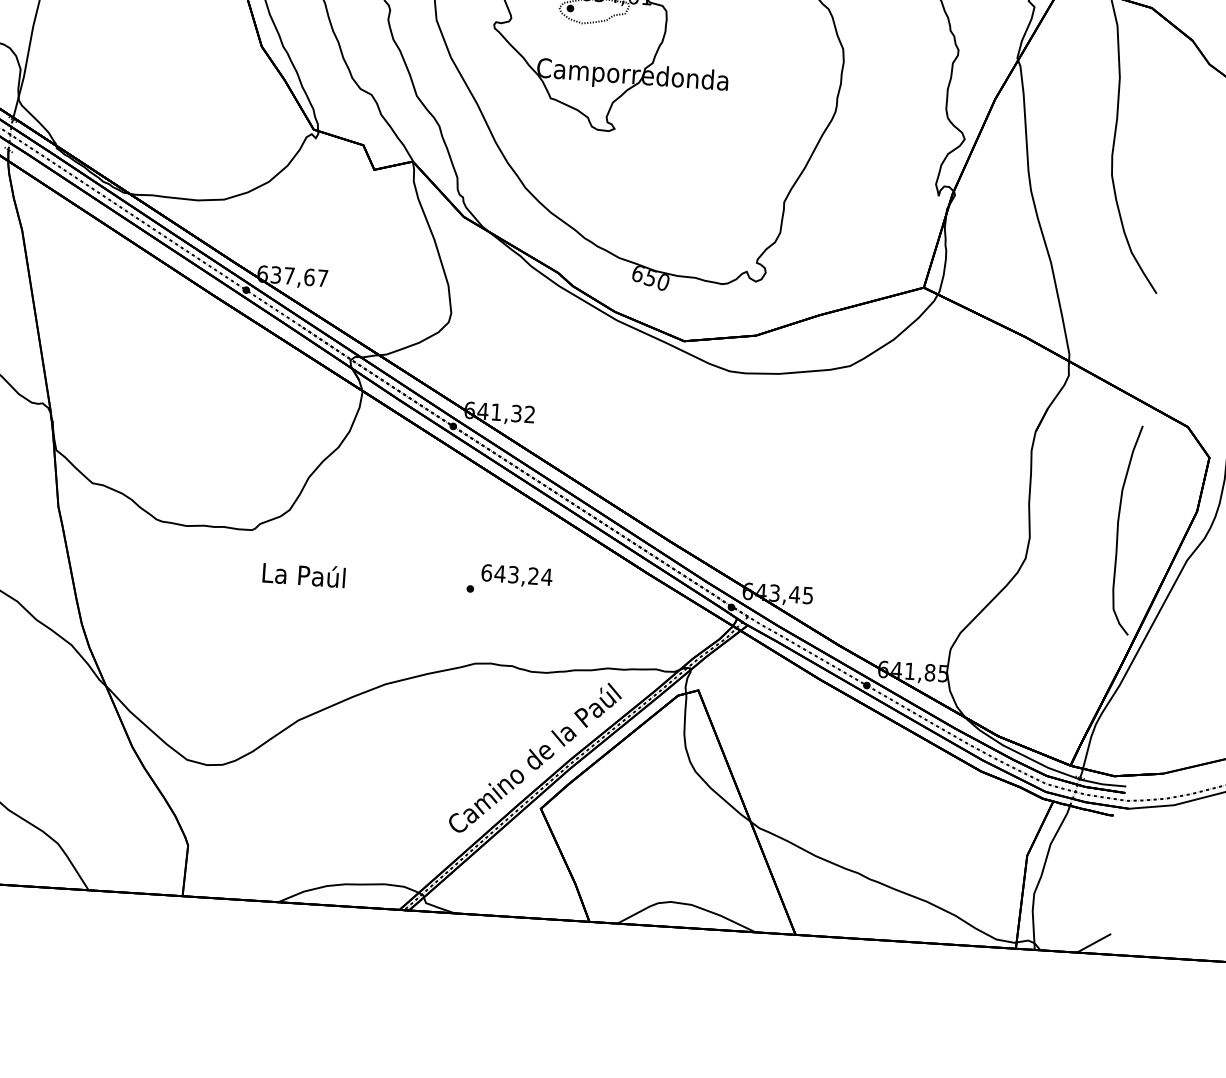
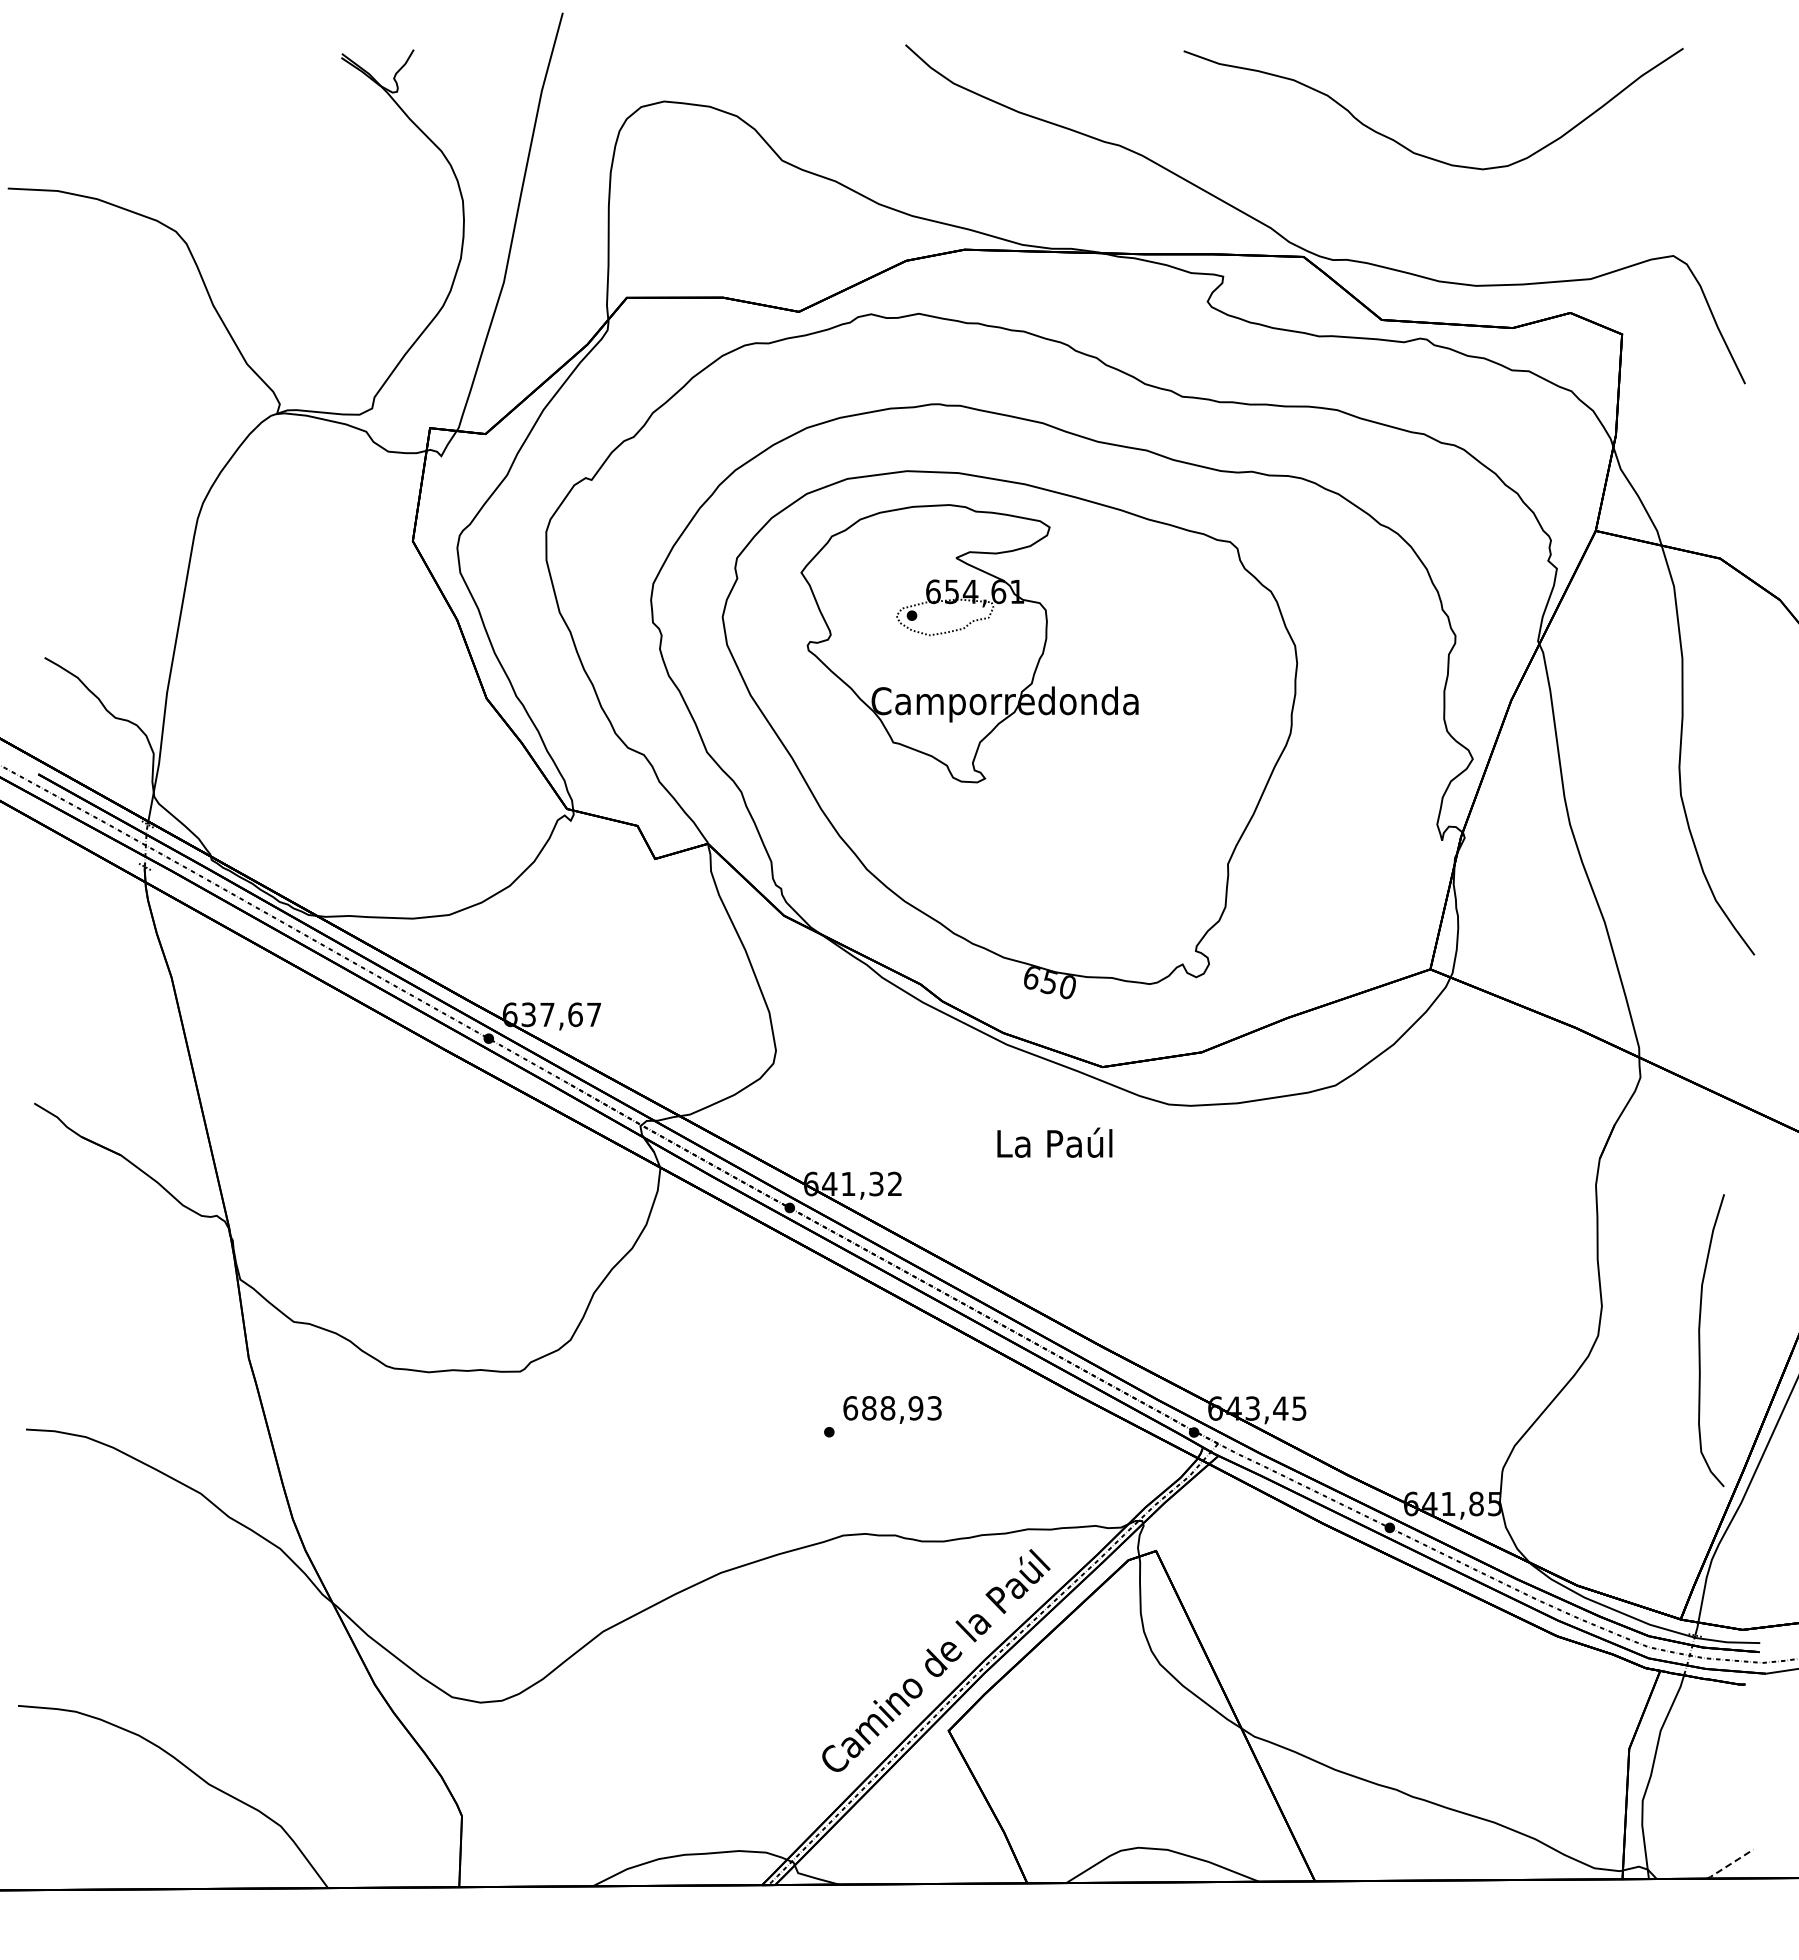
curve: (1118, 529) -> (1700, 1340), moved
text: (303, 574) -> (1054, 1142), moved
text: (523, 575) -> (901, 1408), 643,24 -> 688,93
line: (1093, 943) -> (1730, 1864), solid -> dashed

